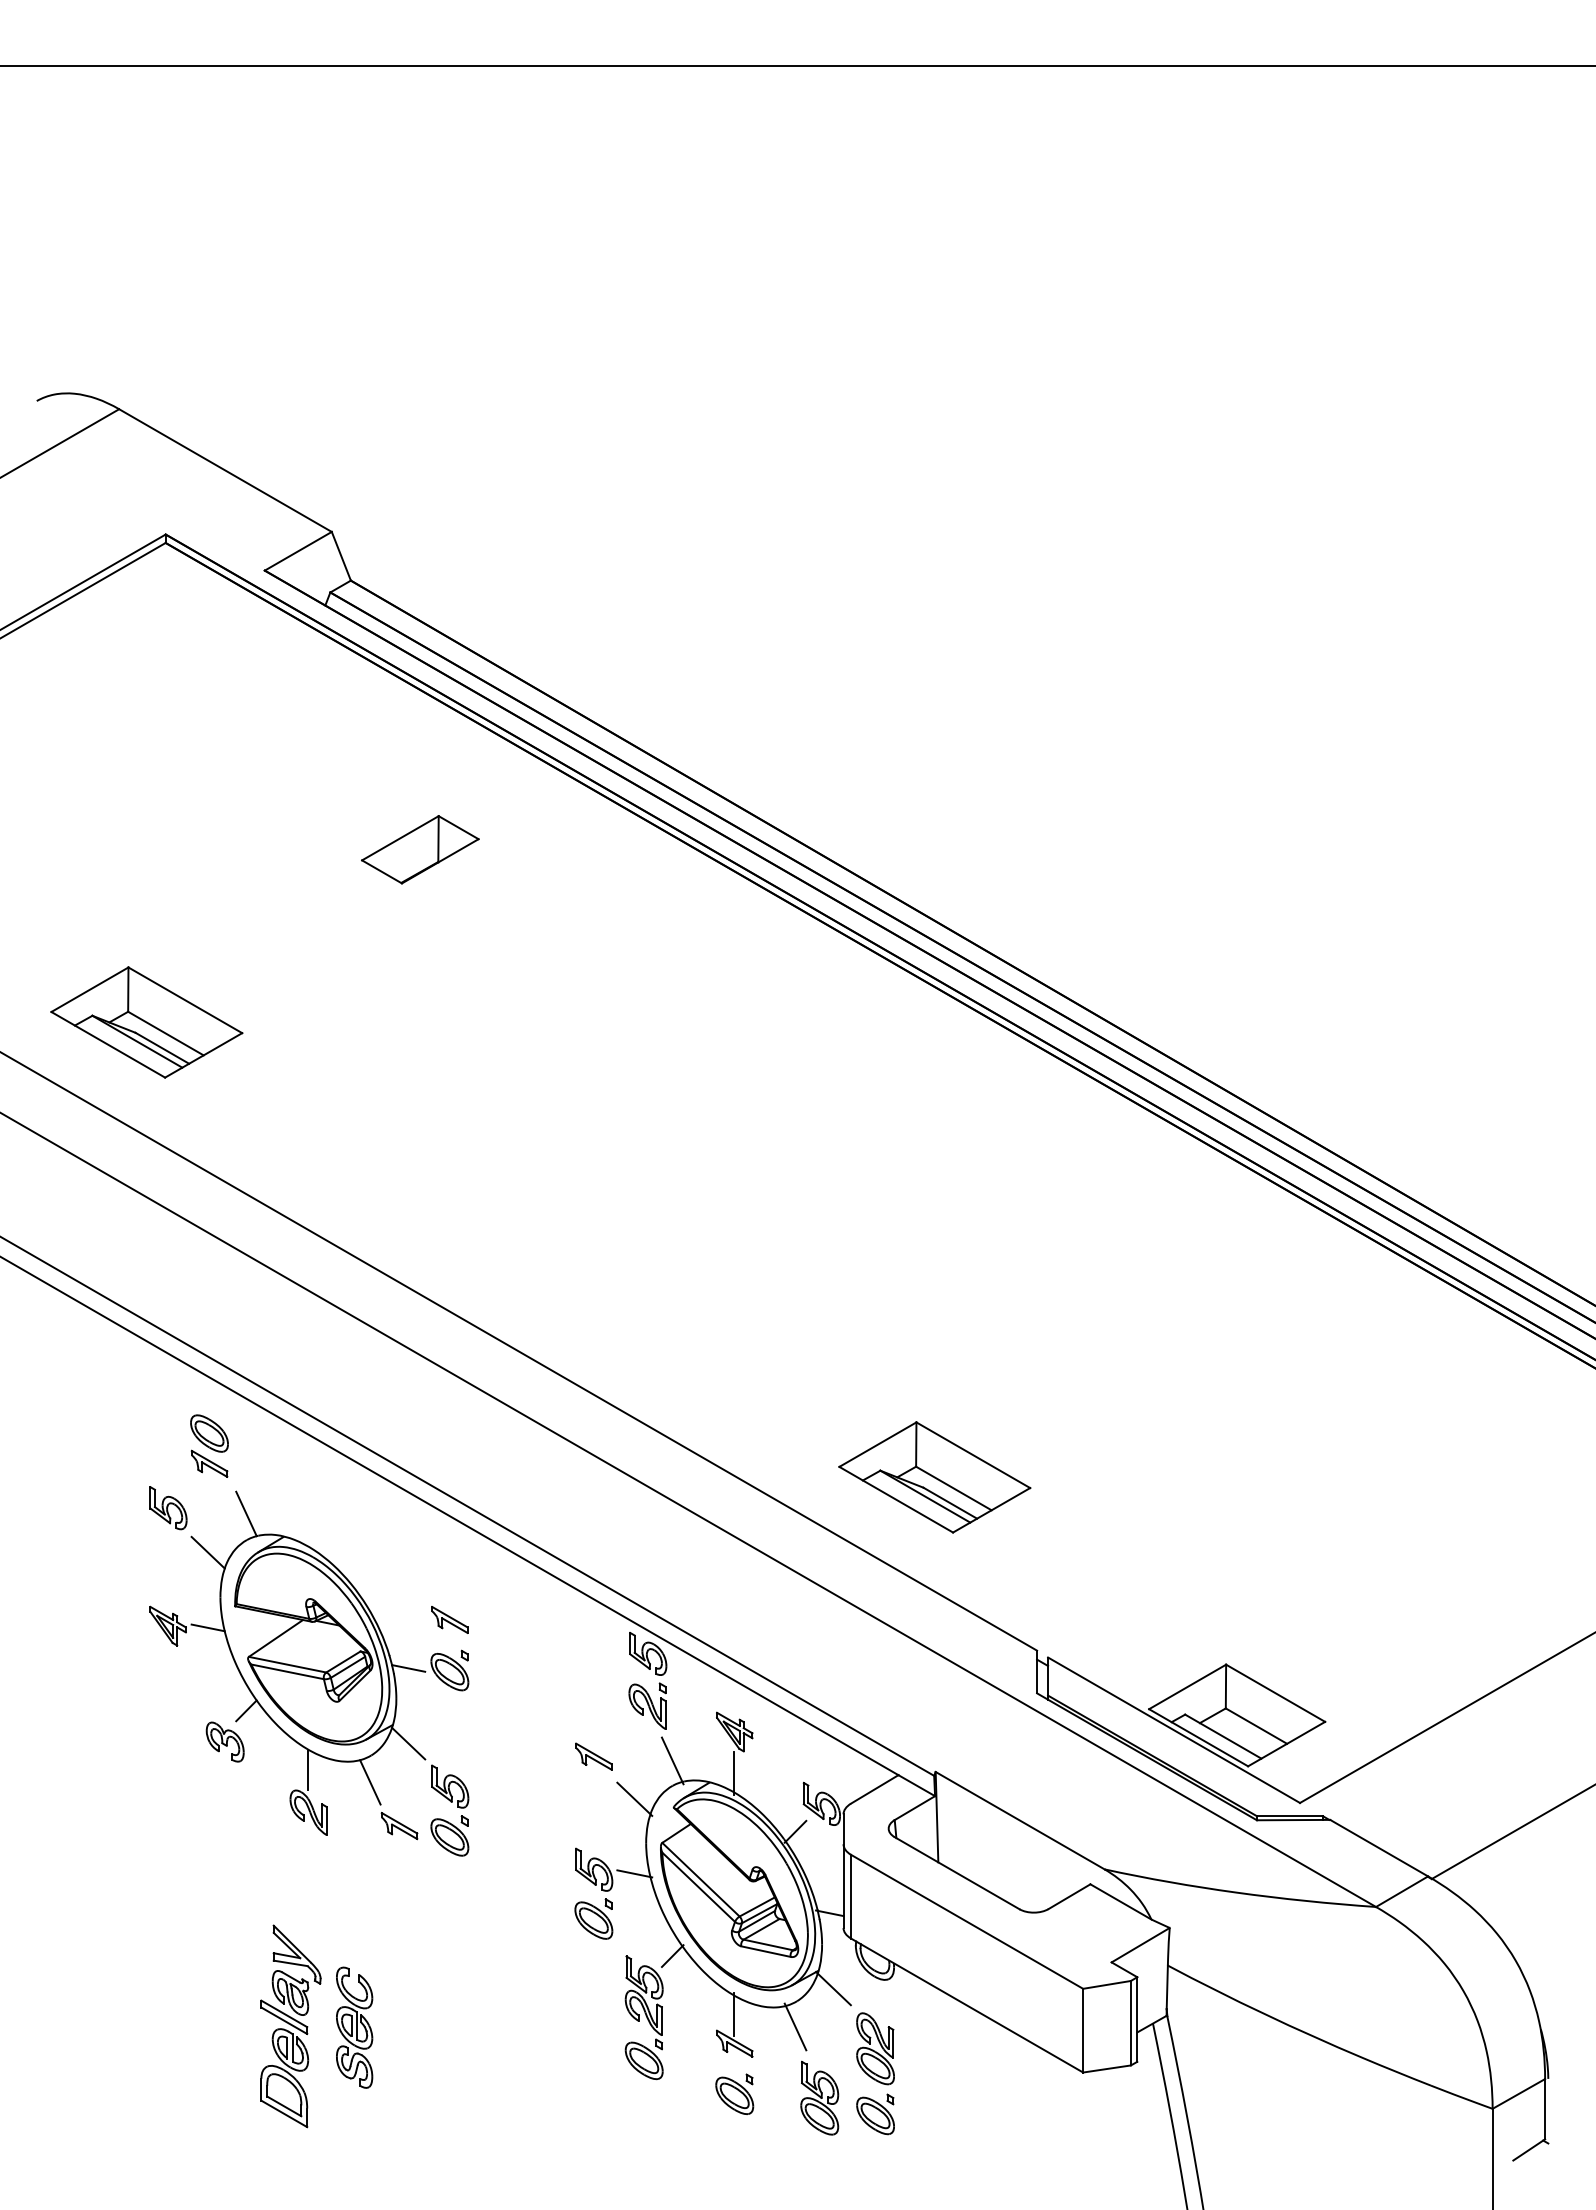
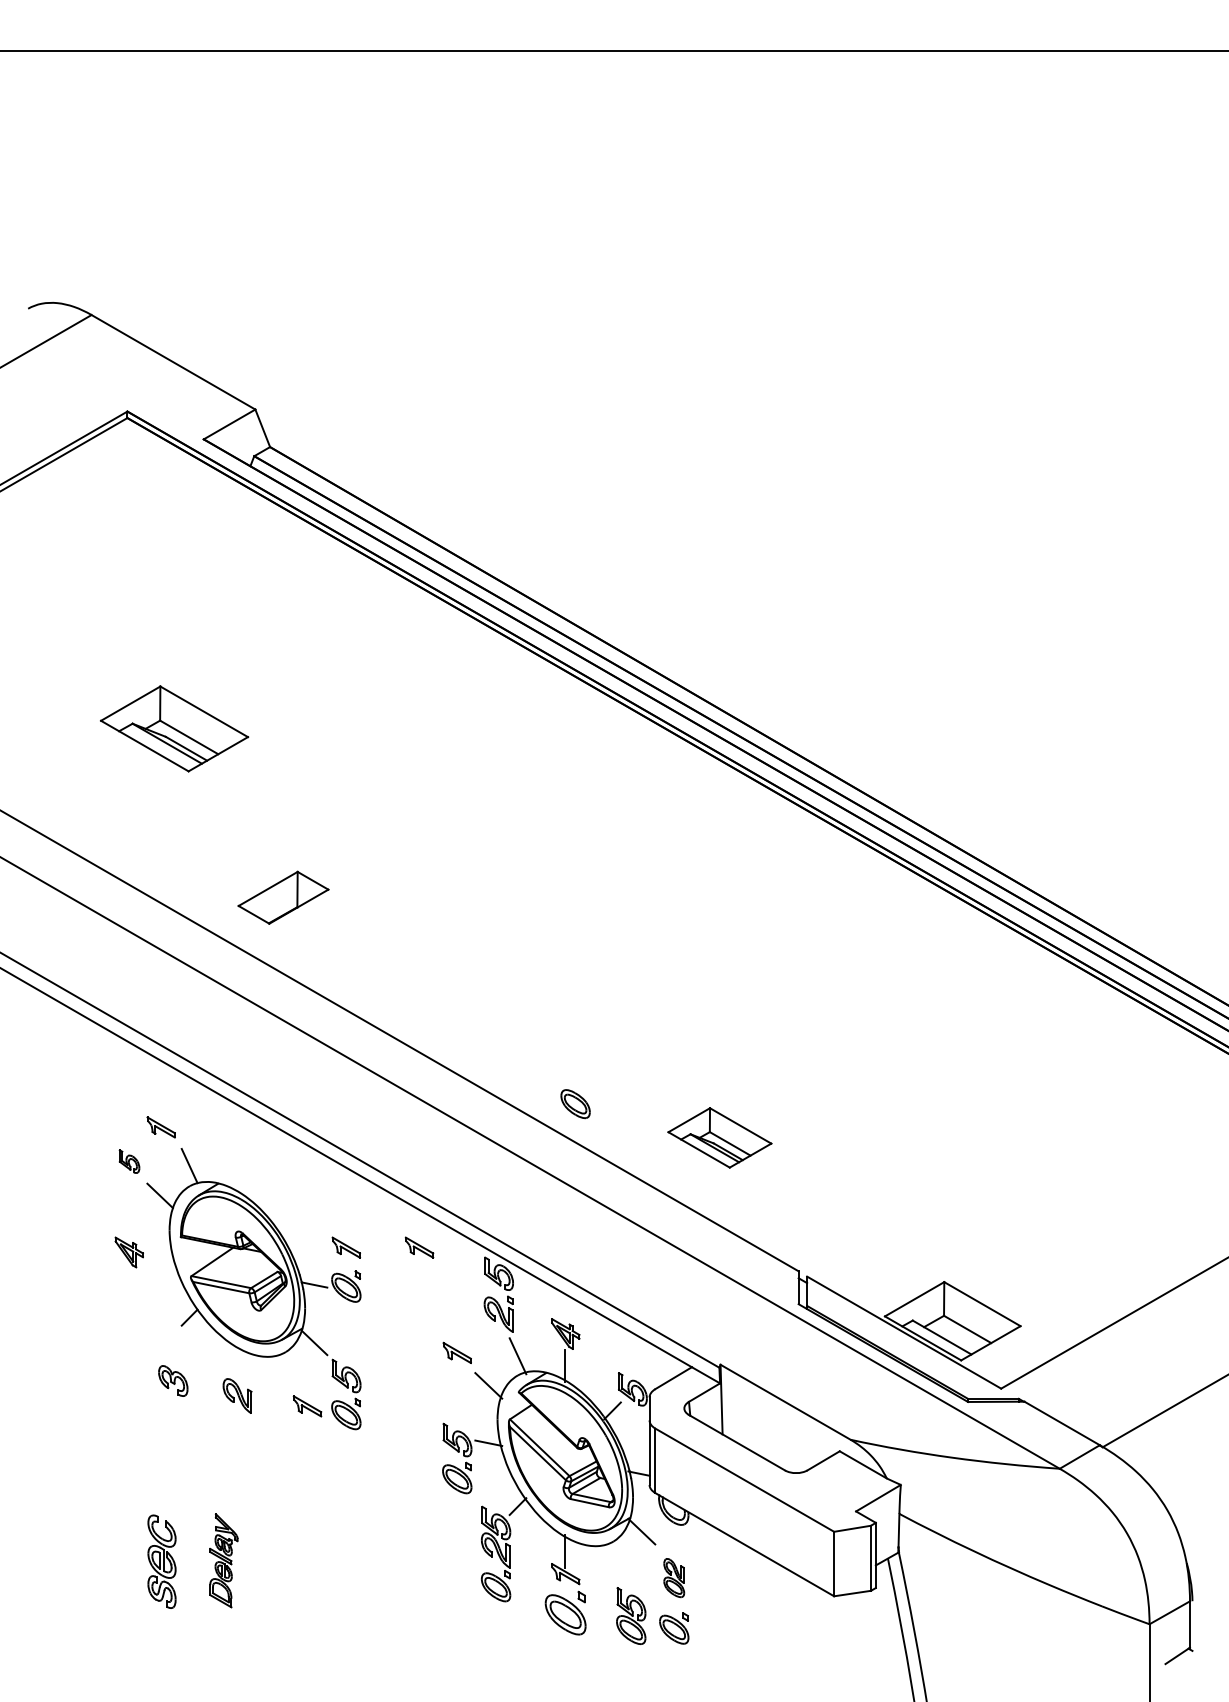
part: (420, 849) -> (283, 897), moved
part: (146, 1022) -> (174, 728), moved
part: (209, 1433) -> (575, 1104), moved
part: (934, 1477) -> (719, 1137), size x0.7
part: (168, 1508) -> (129, 1161), size x0.7
part: (544, 1619) -> (419, 1247), added
line: (207, 1627) -> (159, 1253), removed
part: (224, 1741) -> (172, 1380), moved
line: (308, 1769) -> (237, 1362), removed
line: (370, 1782) -> (285, 1372), removed
part: (290, 2026) -> (223, 1560), size x0.6
line: (795, 2026) -> (612, 1560), removed
part: (354, 2027) -> (161, 1561), moved
part: (875, 2048) -> (674, 1577), size x0.7
part: (734, 2093) -> (565, 1612), size x1.4

